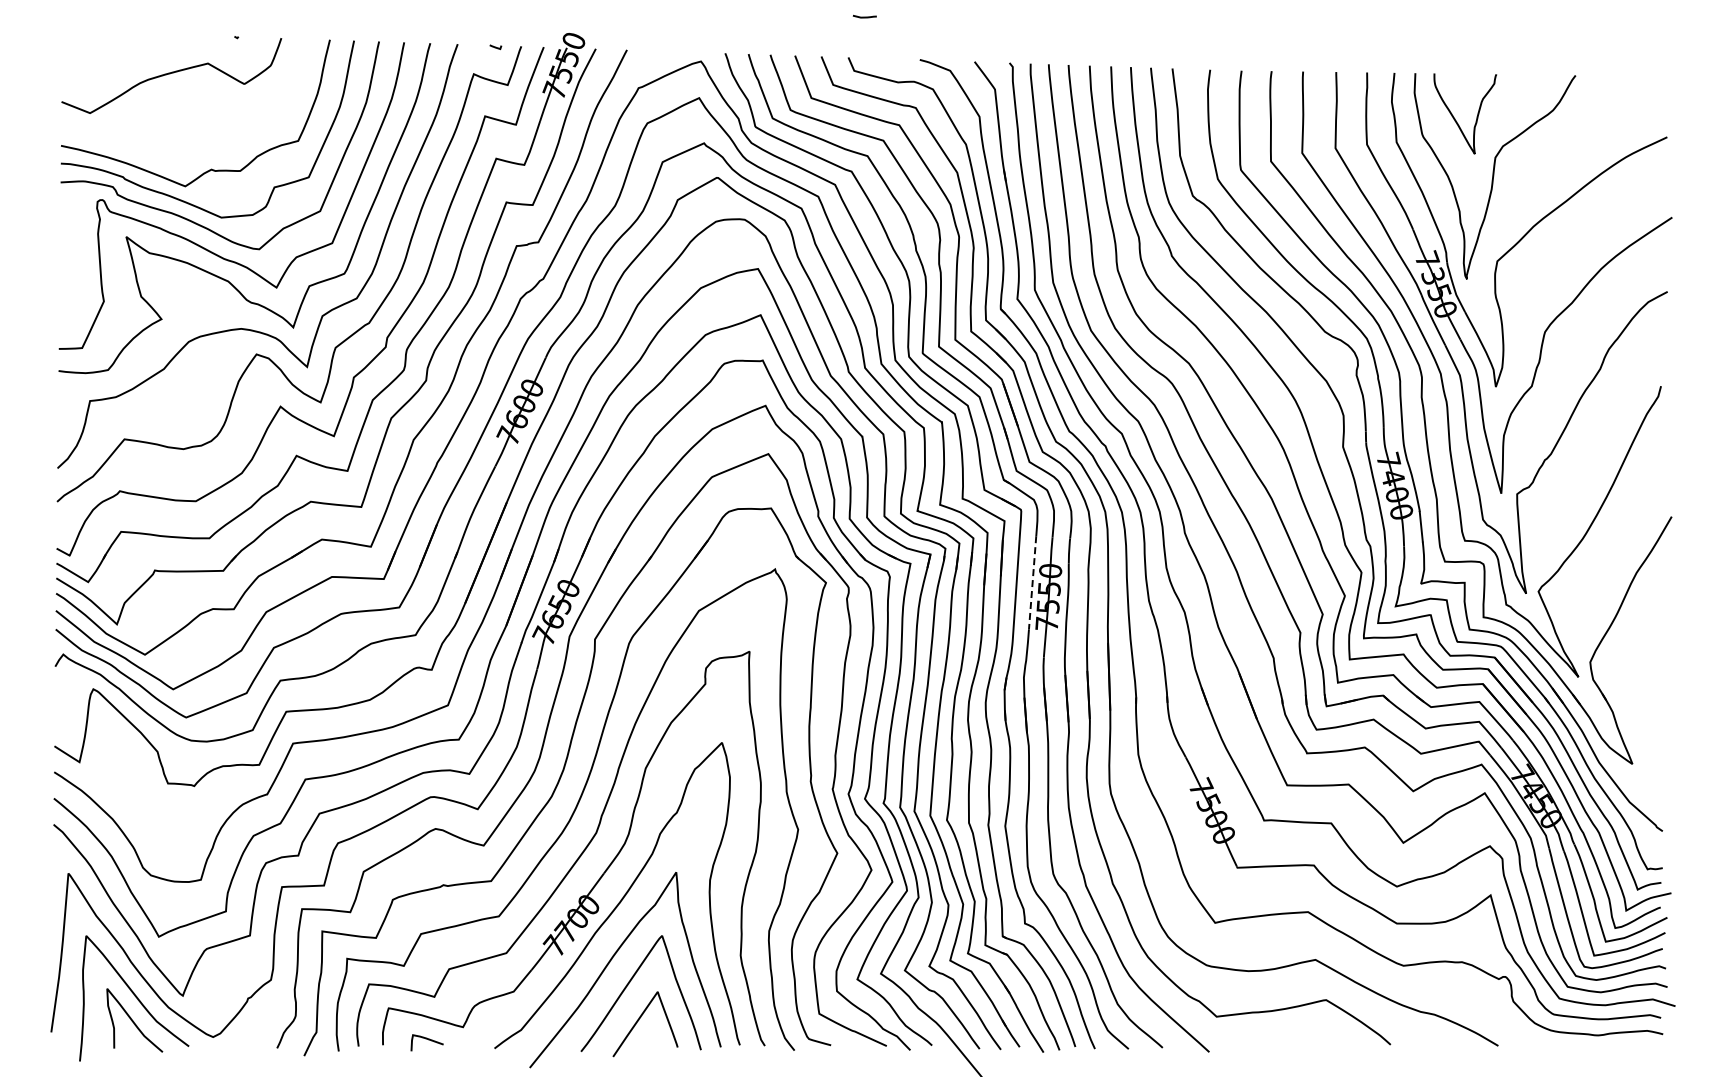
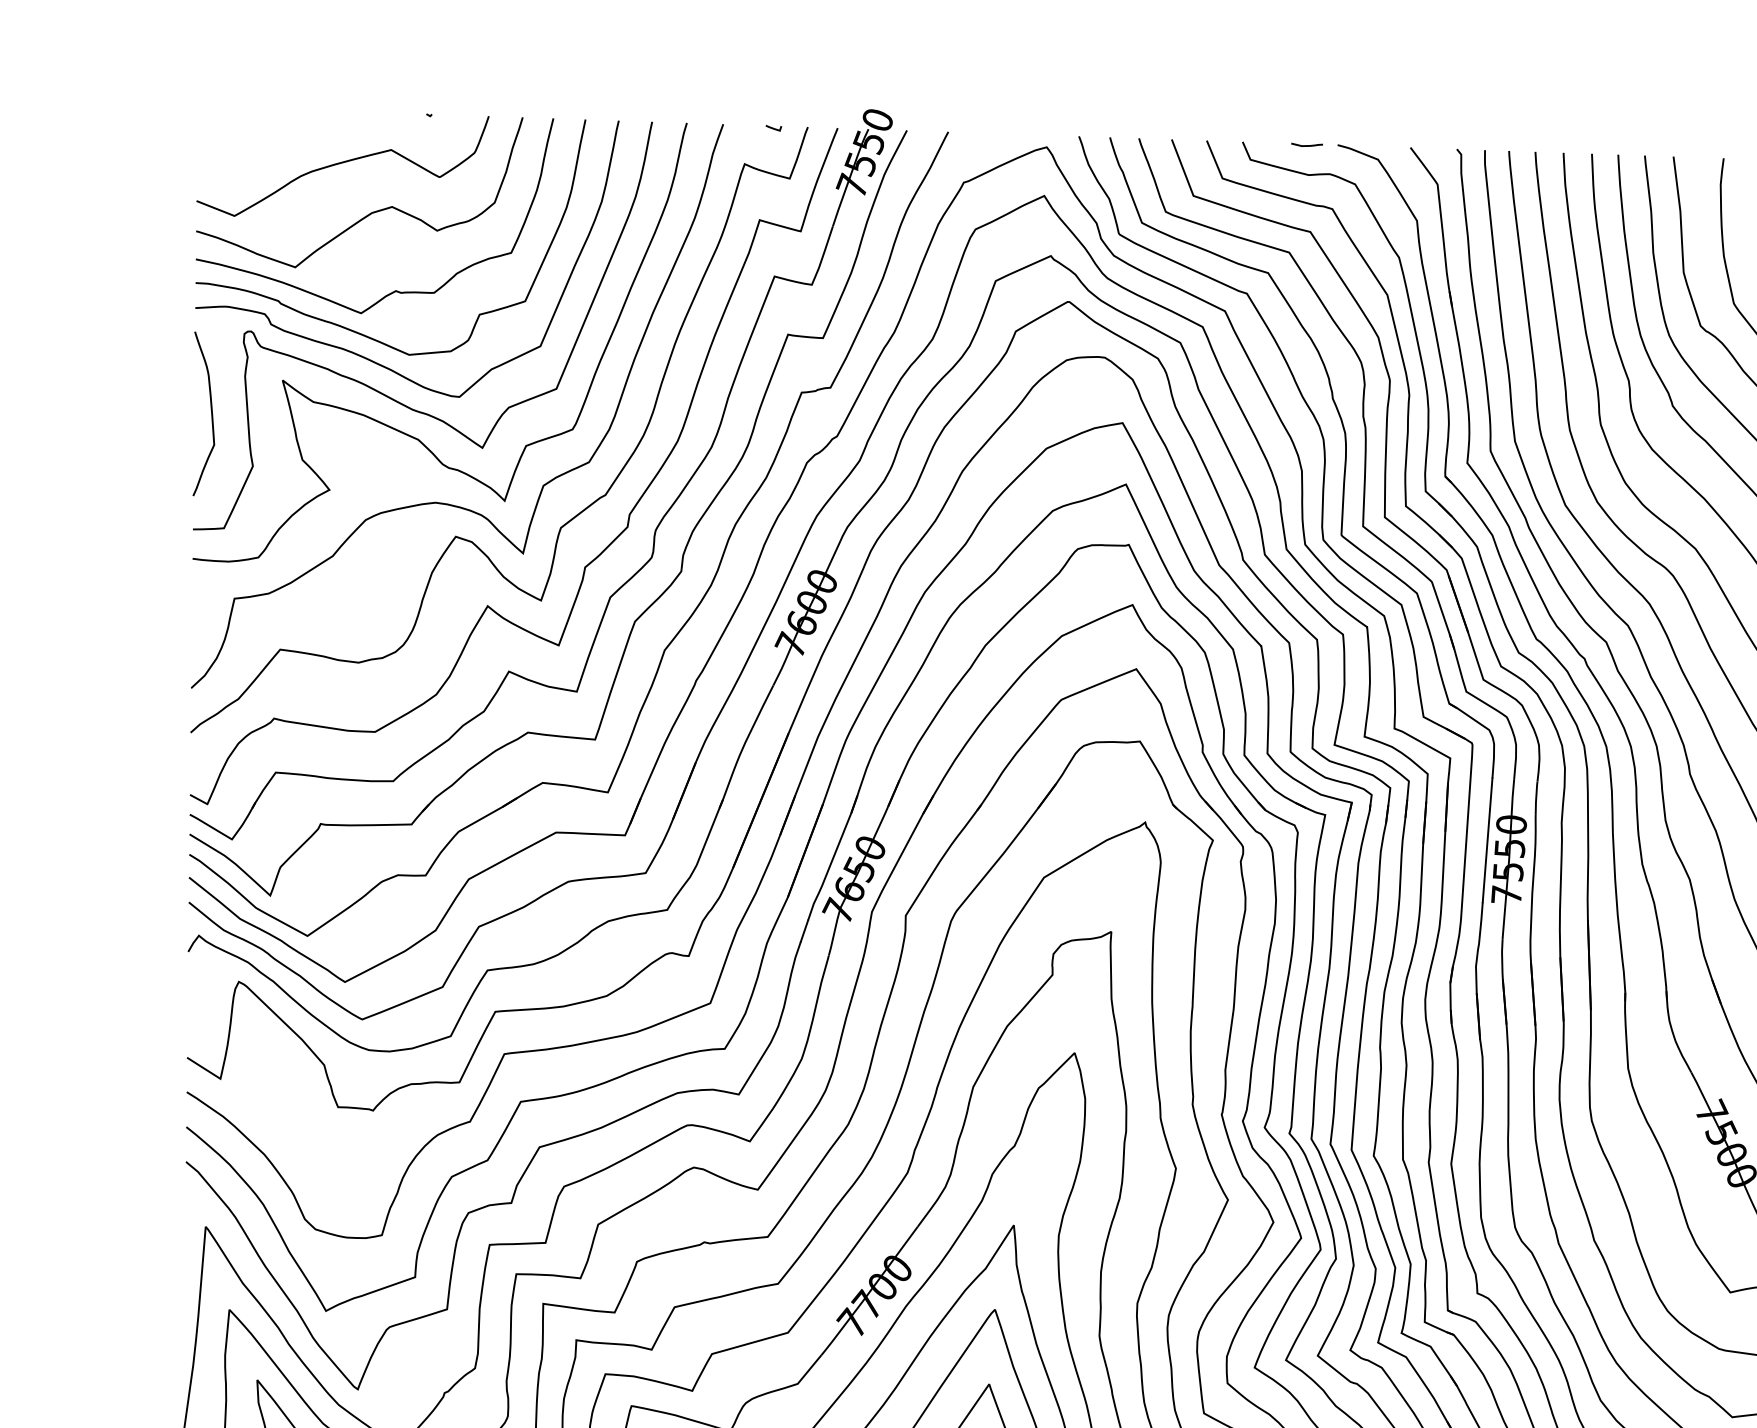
curve: (864, 16) -> (1306, 144), moved
curve: (192, 110) -> (370, 212), added
curve: (72, 261) -> (211, 413), added
line: (1032, 582) -> (1487, 839), dashed -> solid

